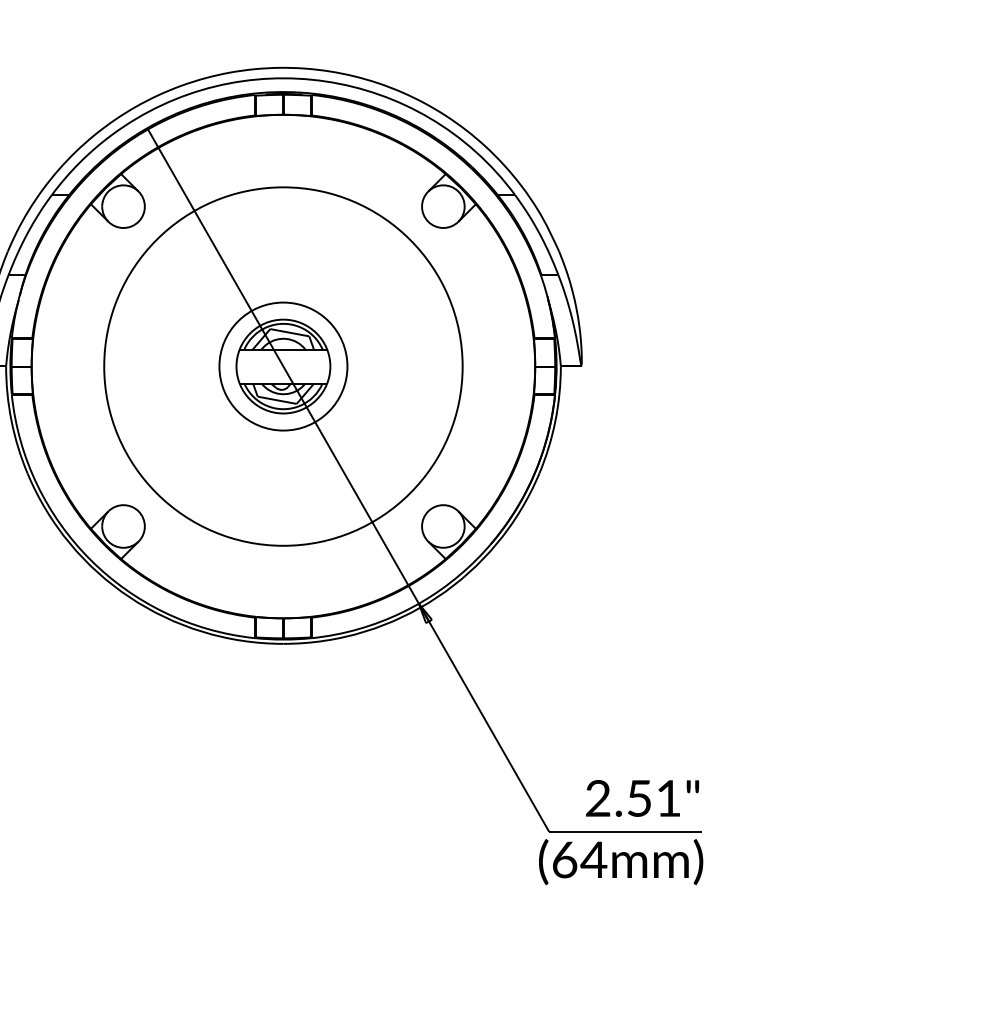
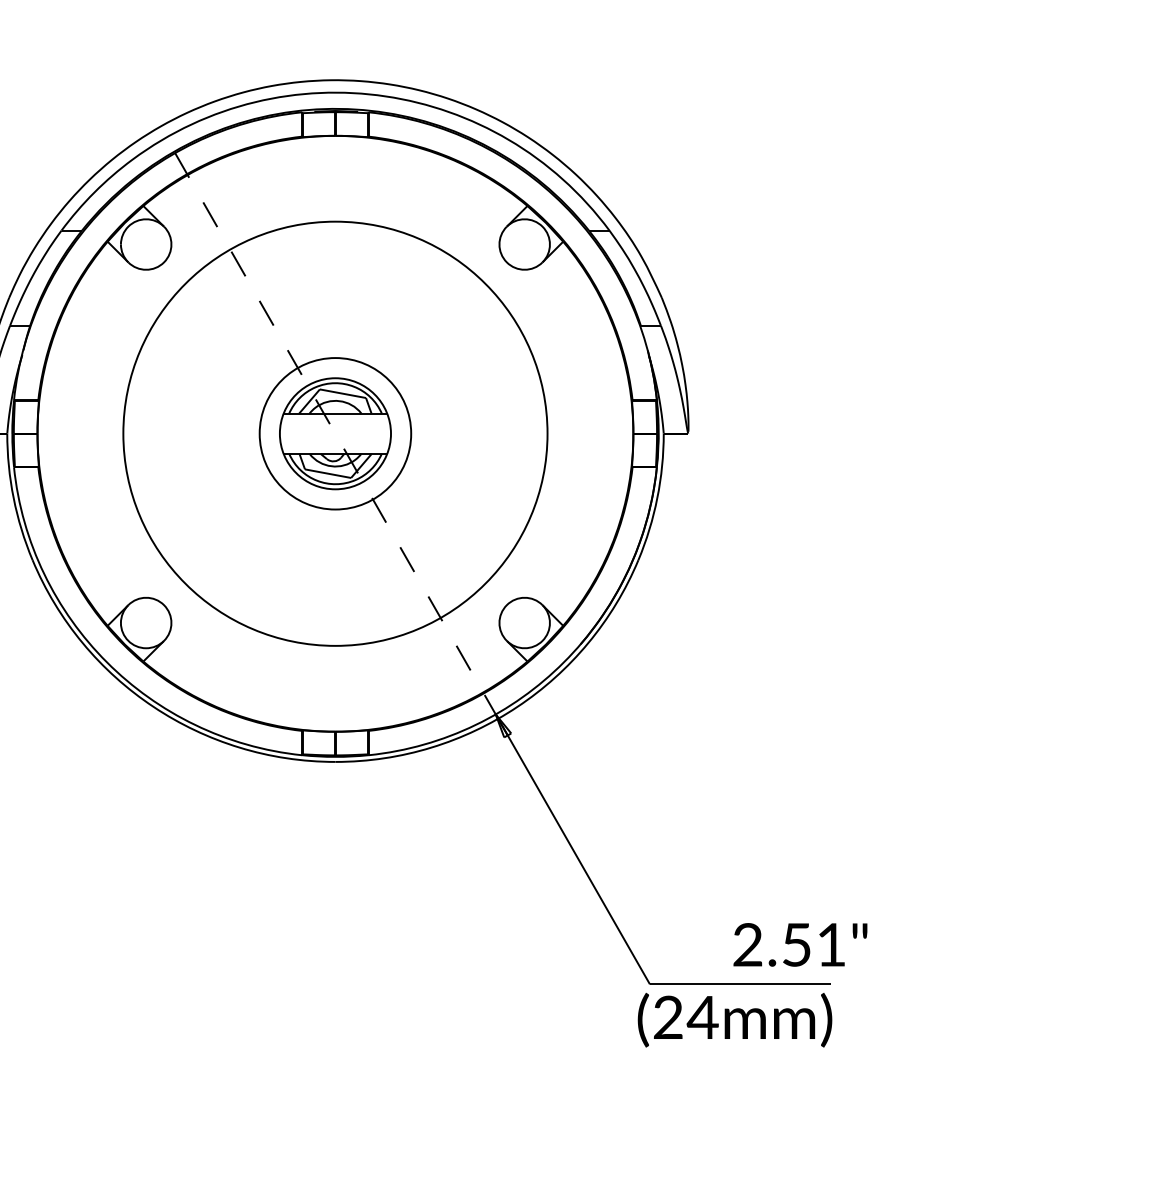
line: (283, 367) -> (335, 434), solid -> dashed
text: (642, 798) -> (800, 944), moved
text: (564, 859) -> (668, 1017), (64mm) -> (24mm)

